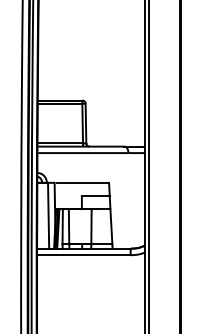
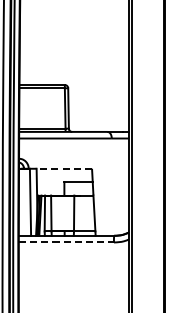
line: (82, 182) -> (65, 168), solid -> dashed
line: (83, 255) -> (66, 242), solid -> dashed

